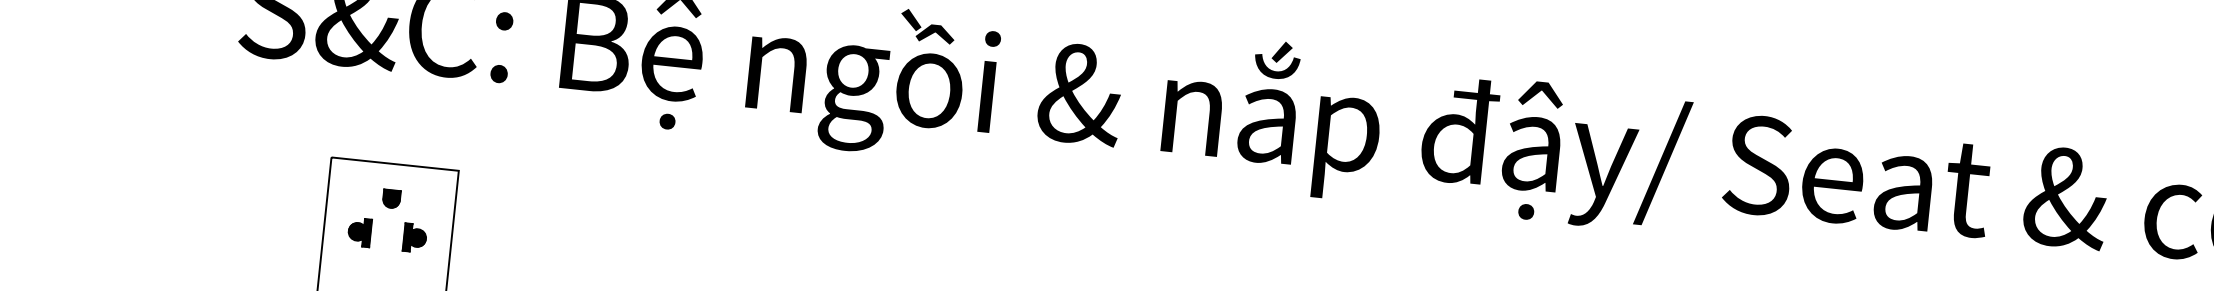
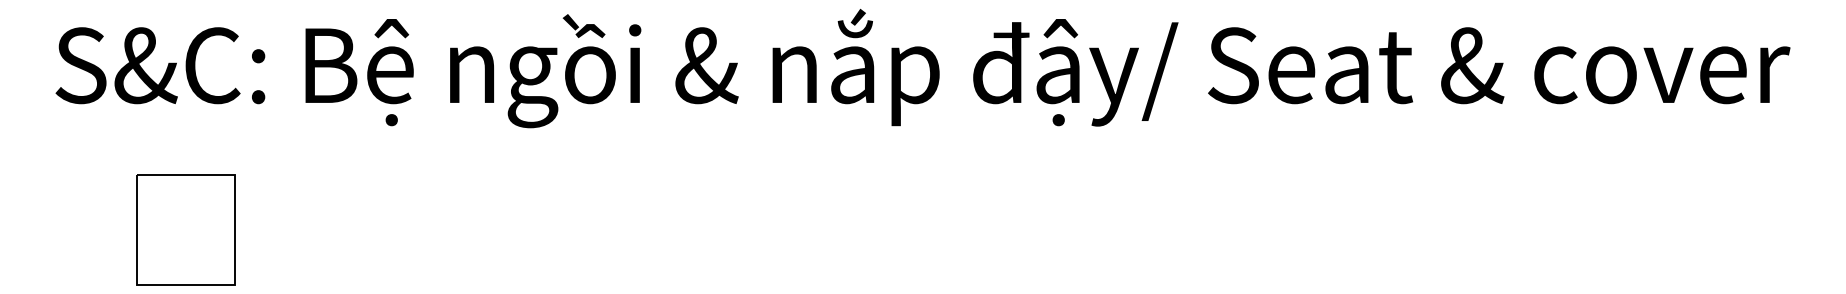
part: (389, 208) -> (185, 209), removed

